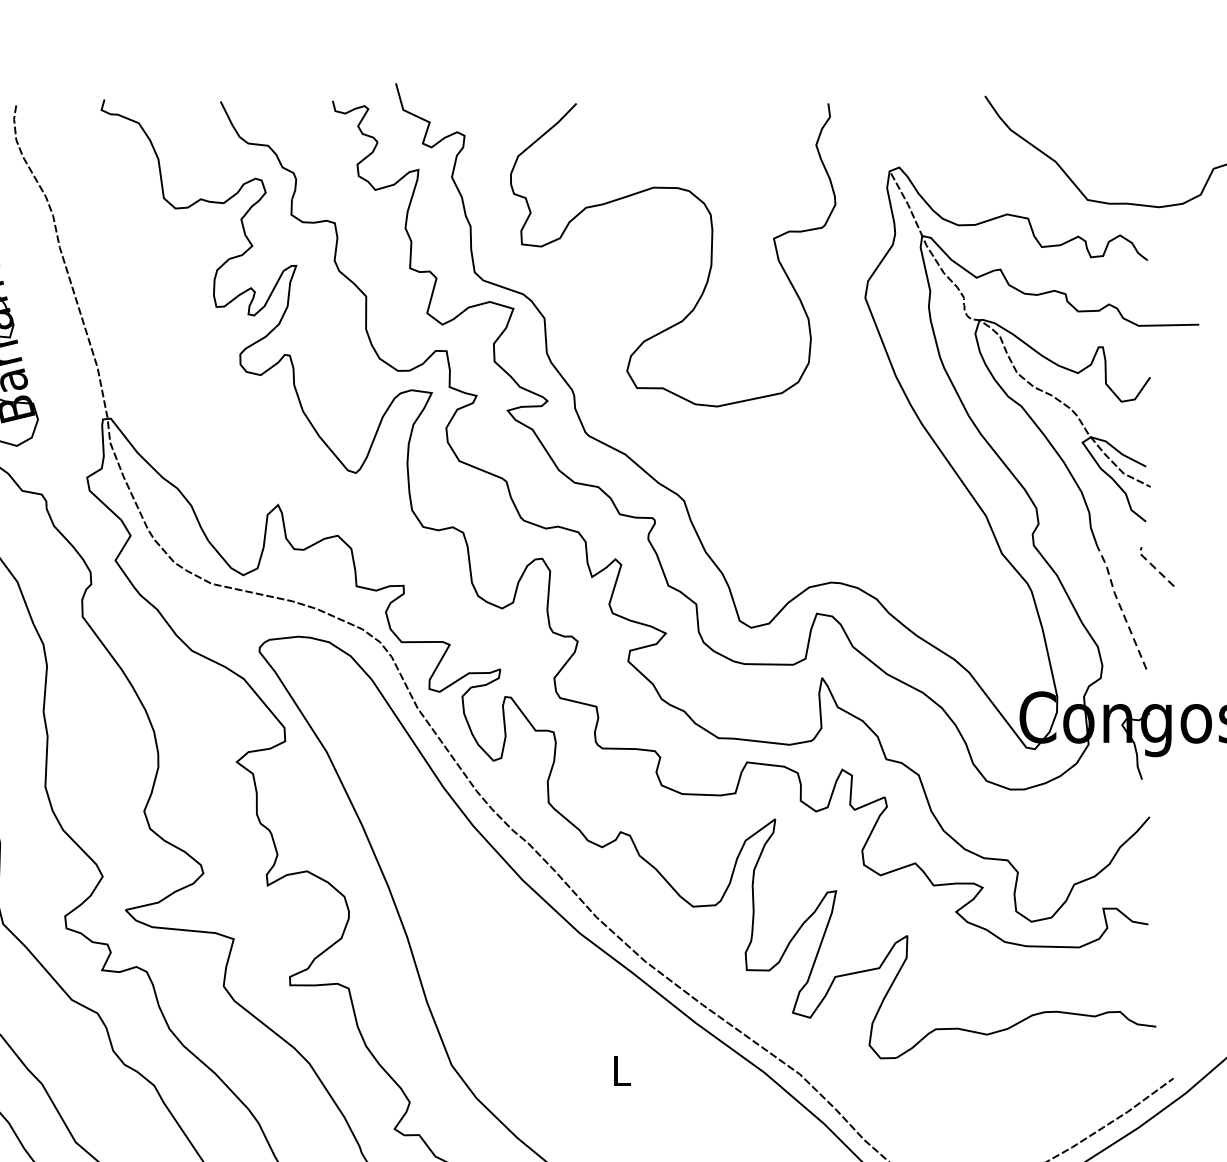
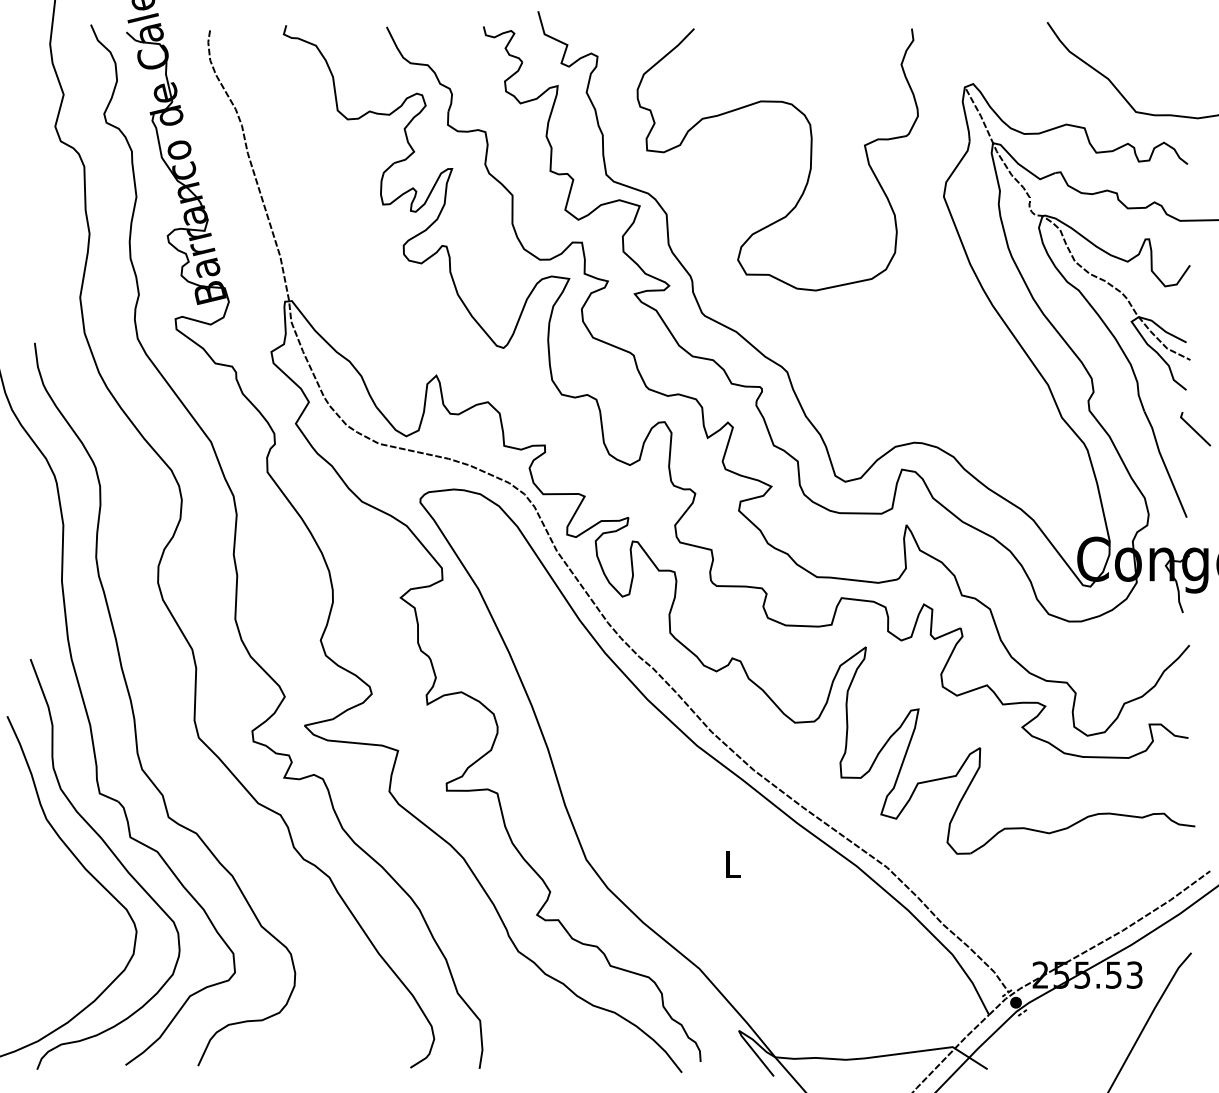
line: (1154, 566) -> (1193, 428), dashed -> solid
line: (1119, 605) -> (1163, 462), dashed -> solid

